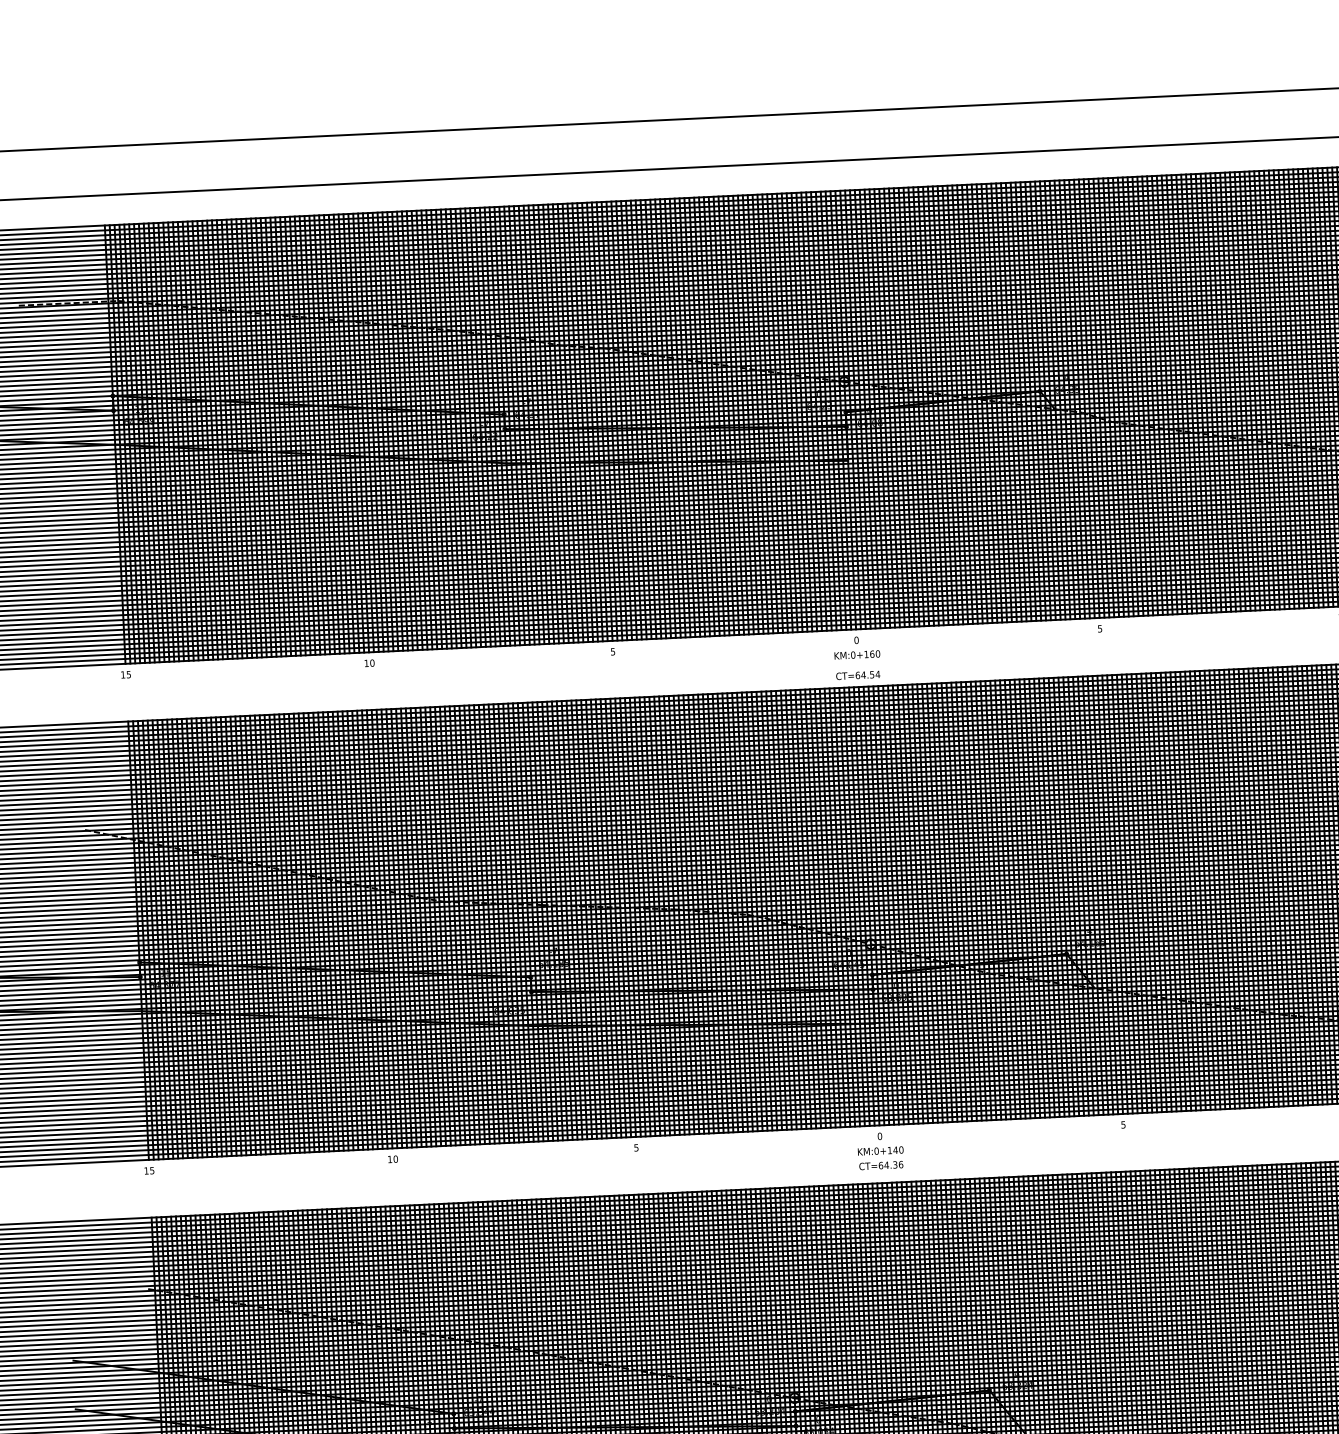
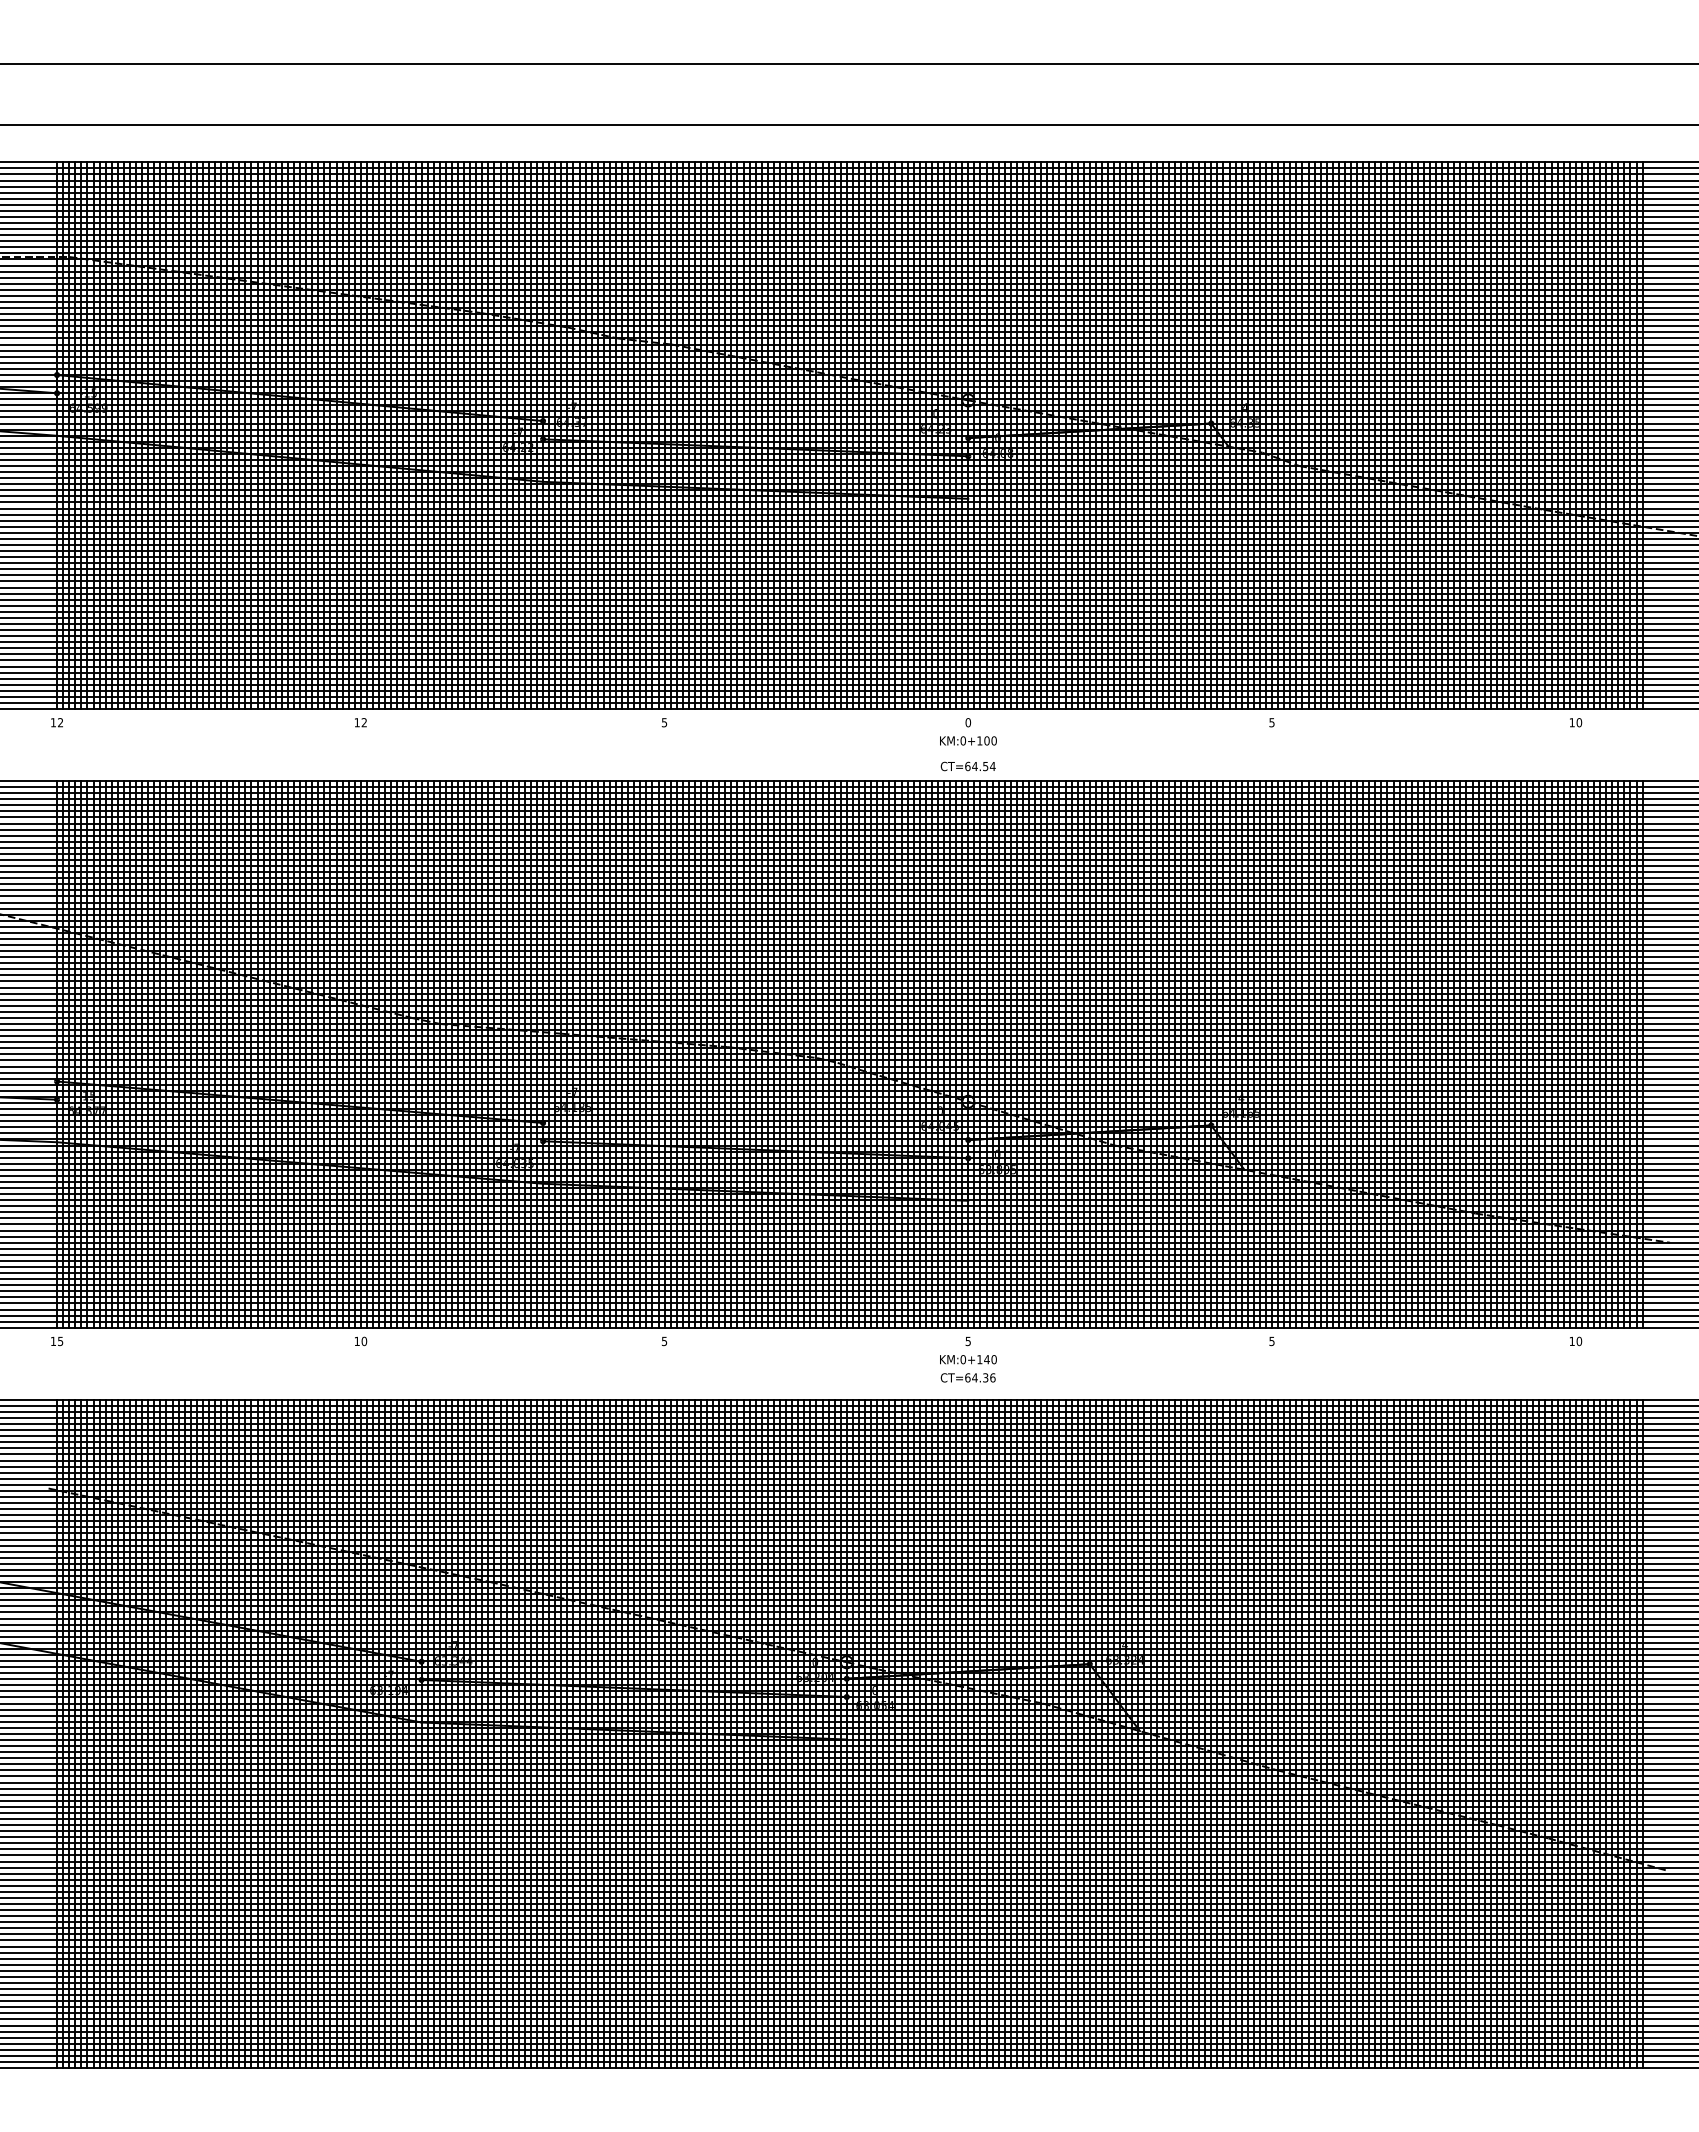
text: (871, 653) -> (986, 740), KM:0+160 -> KM:0+100
text: (372, 663) -> (364, 722), 10 -> 12
text: (128, 674) -> (60, 722), 15 -> 12
text: (880, 1136) -> (968, 1341), 0 -> 5

